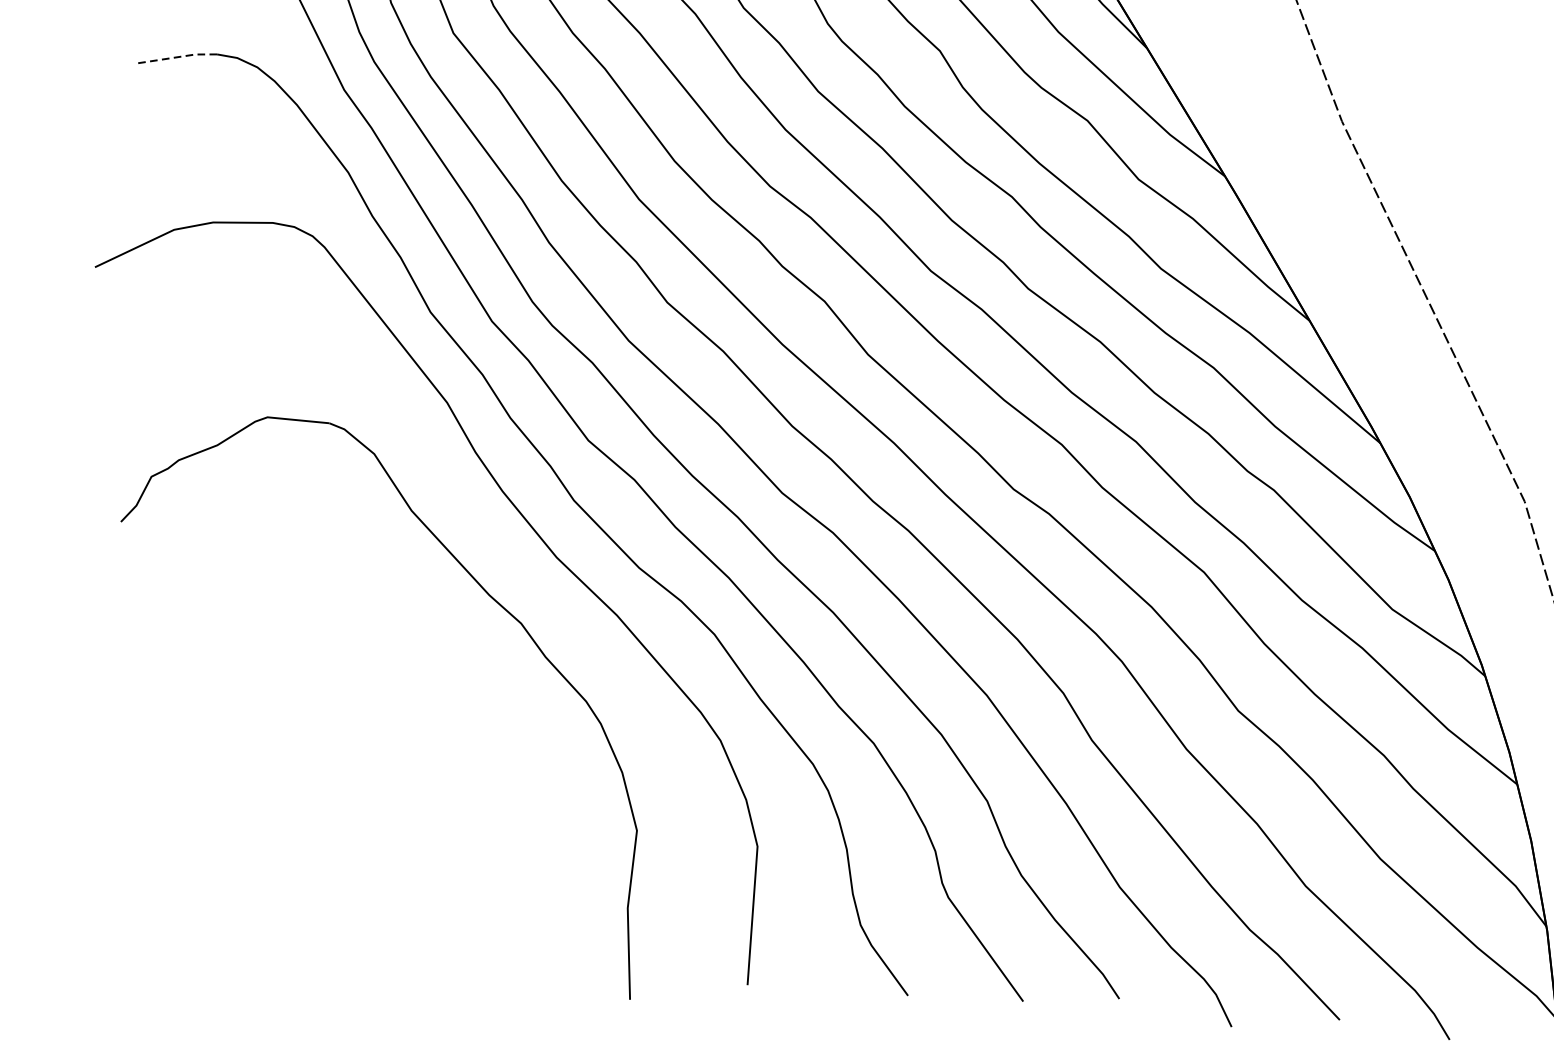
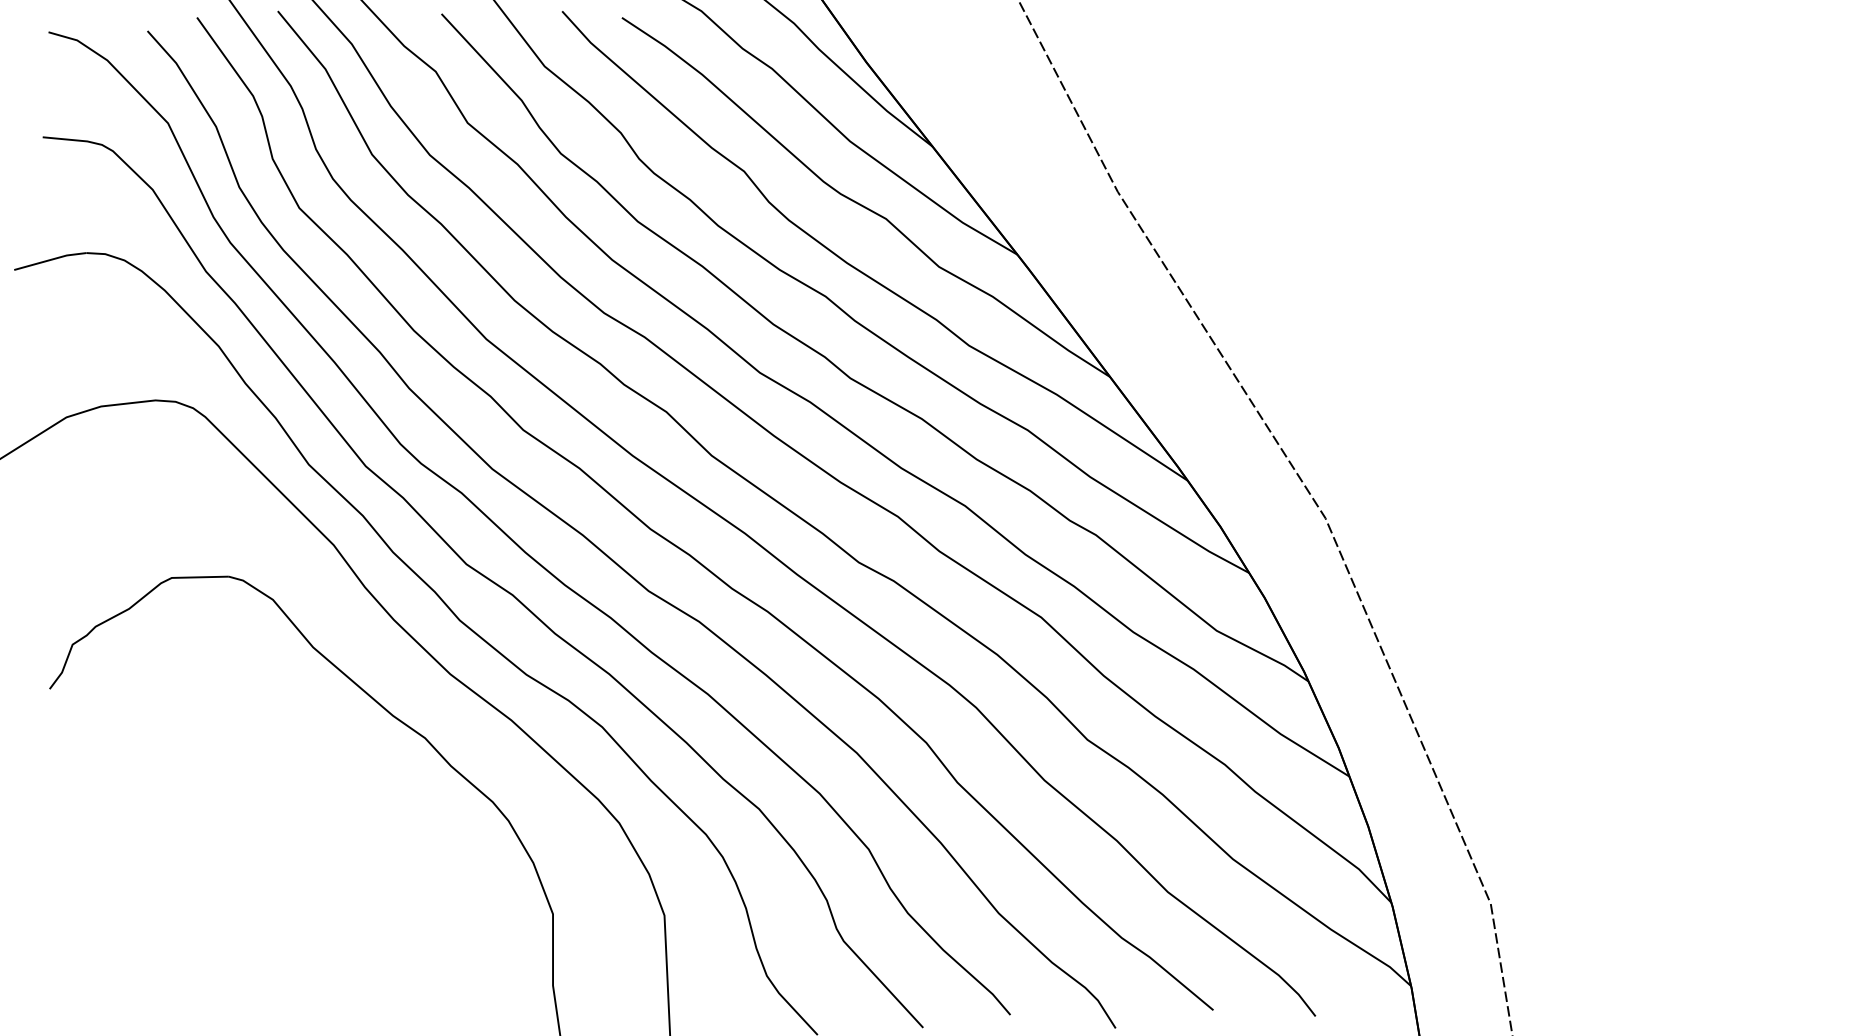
line: (177, 56) -> (50, 259), dashed -> solid

